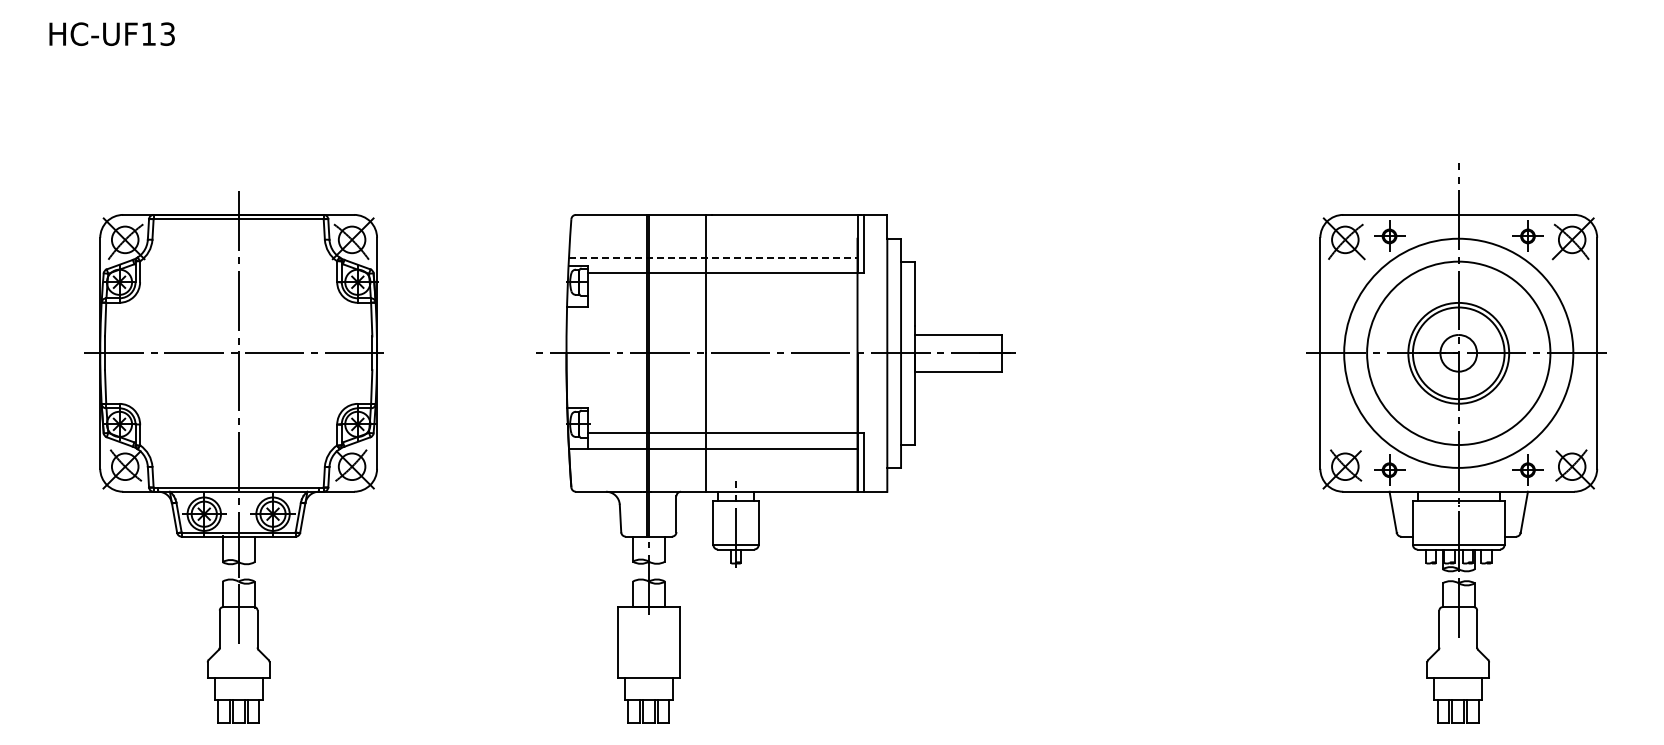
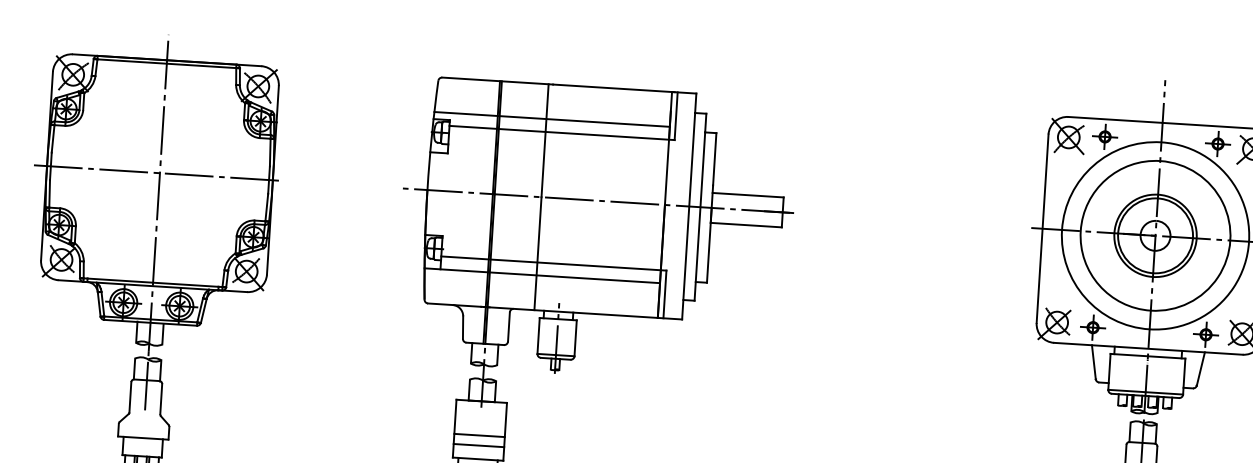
line: (713, 257) -> (552, 119), dashed -> solid
line: (648, 648) -> (479, 435), added
line: (648, 661) -> (478, 445), added

